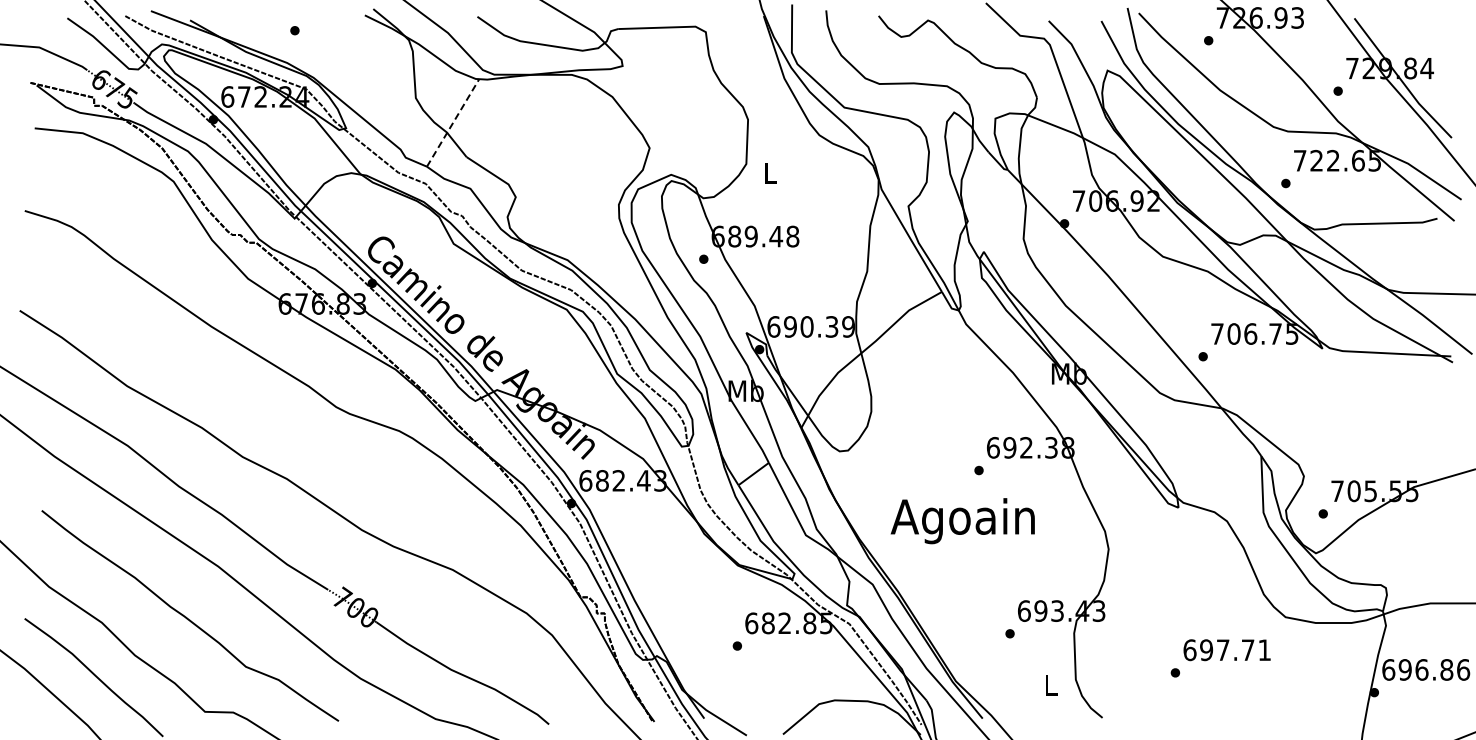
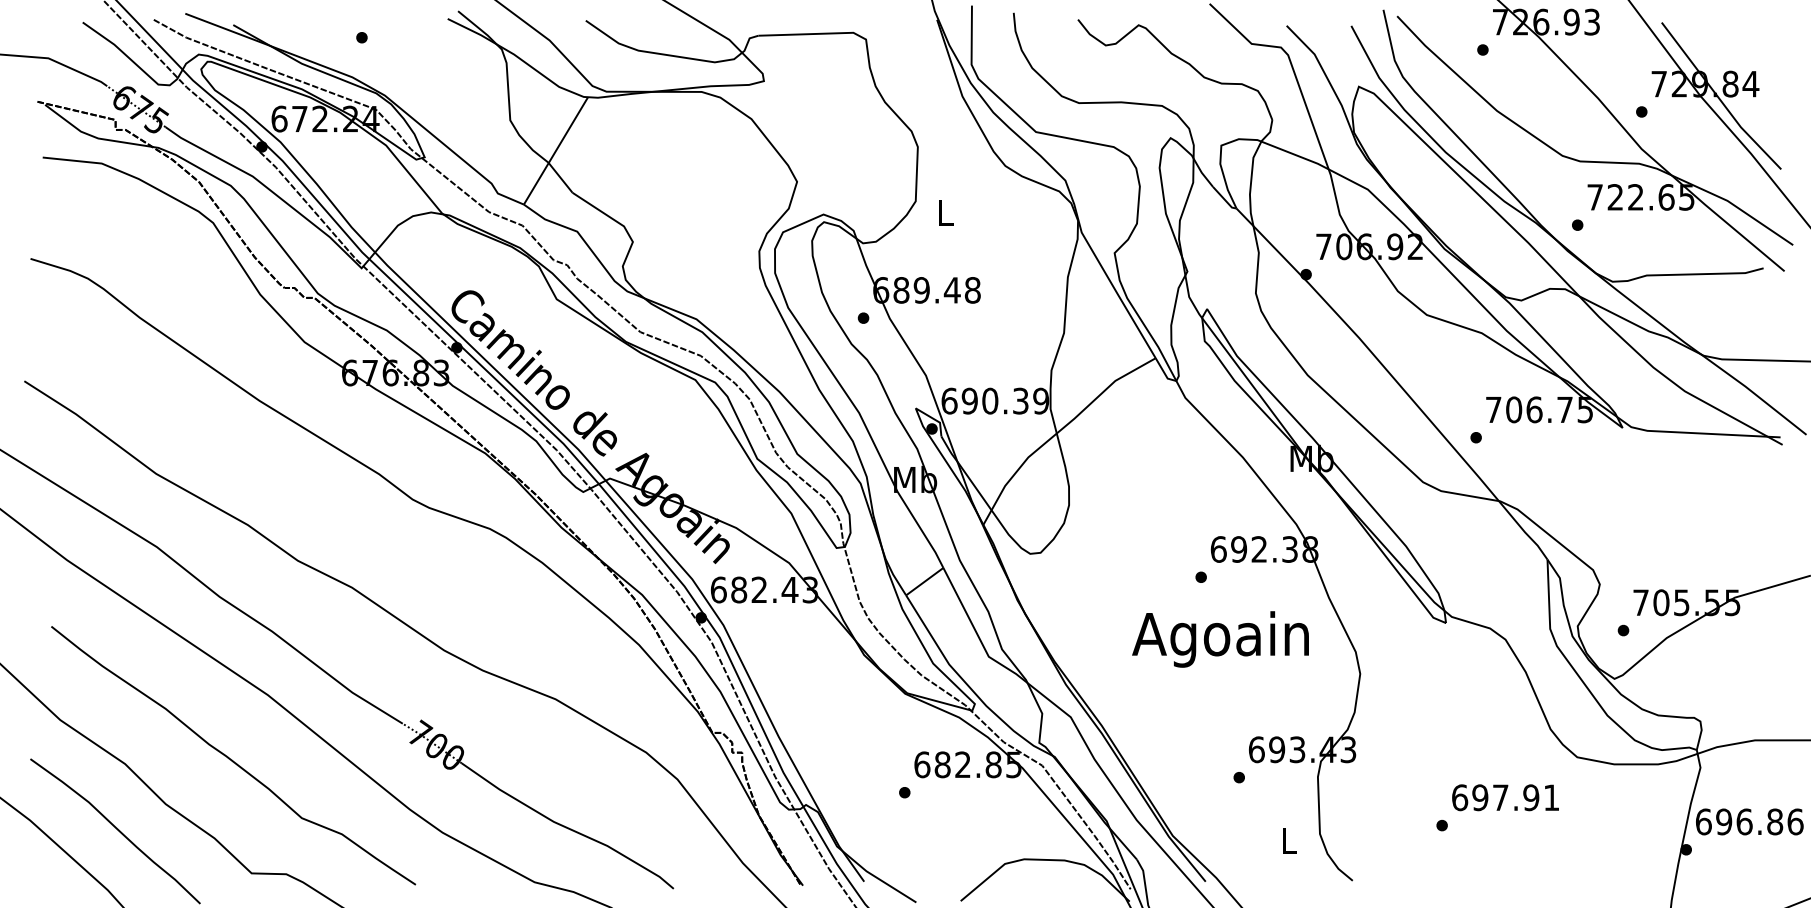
line: (453, 122) -> (556, 150), dashed -> solid
text: (962, 521) -> (1220, 639), moved
text: (1247, 650) -> (1530, 798), 697.71 -> 697.91

